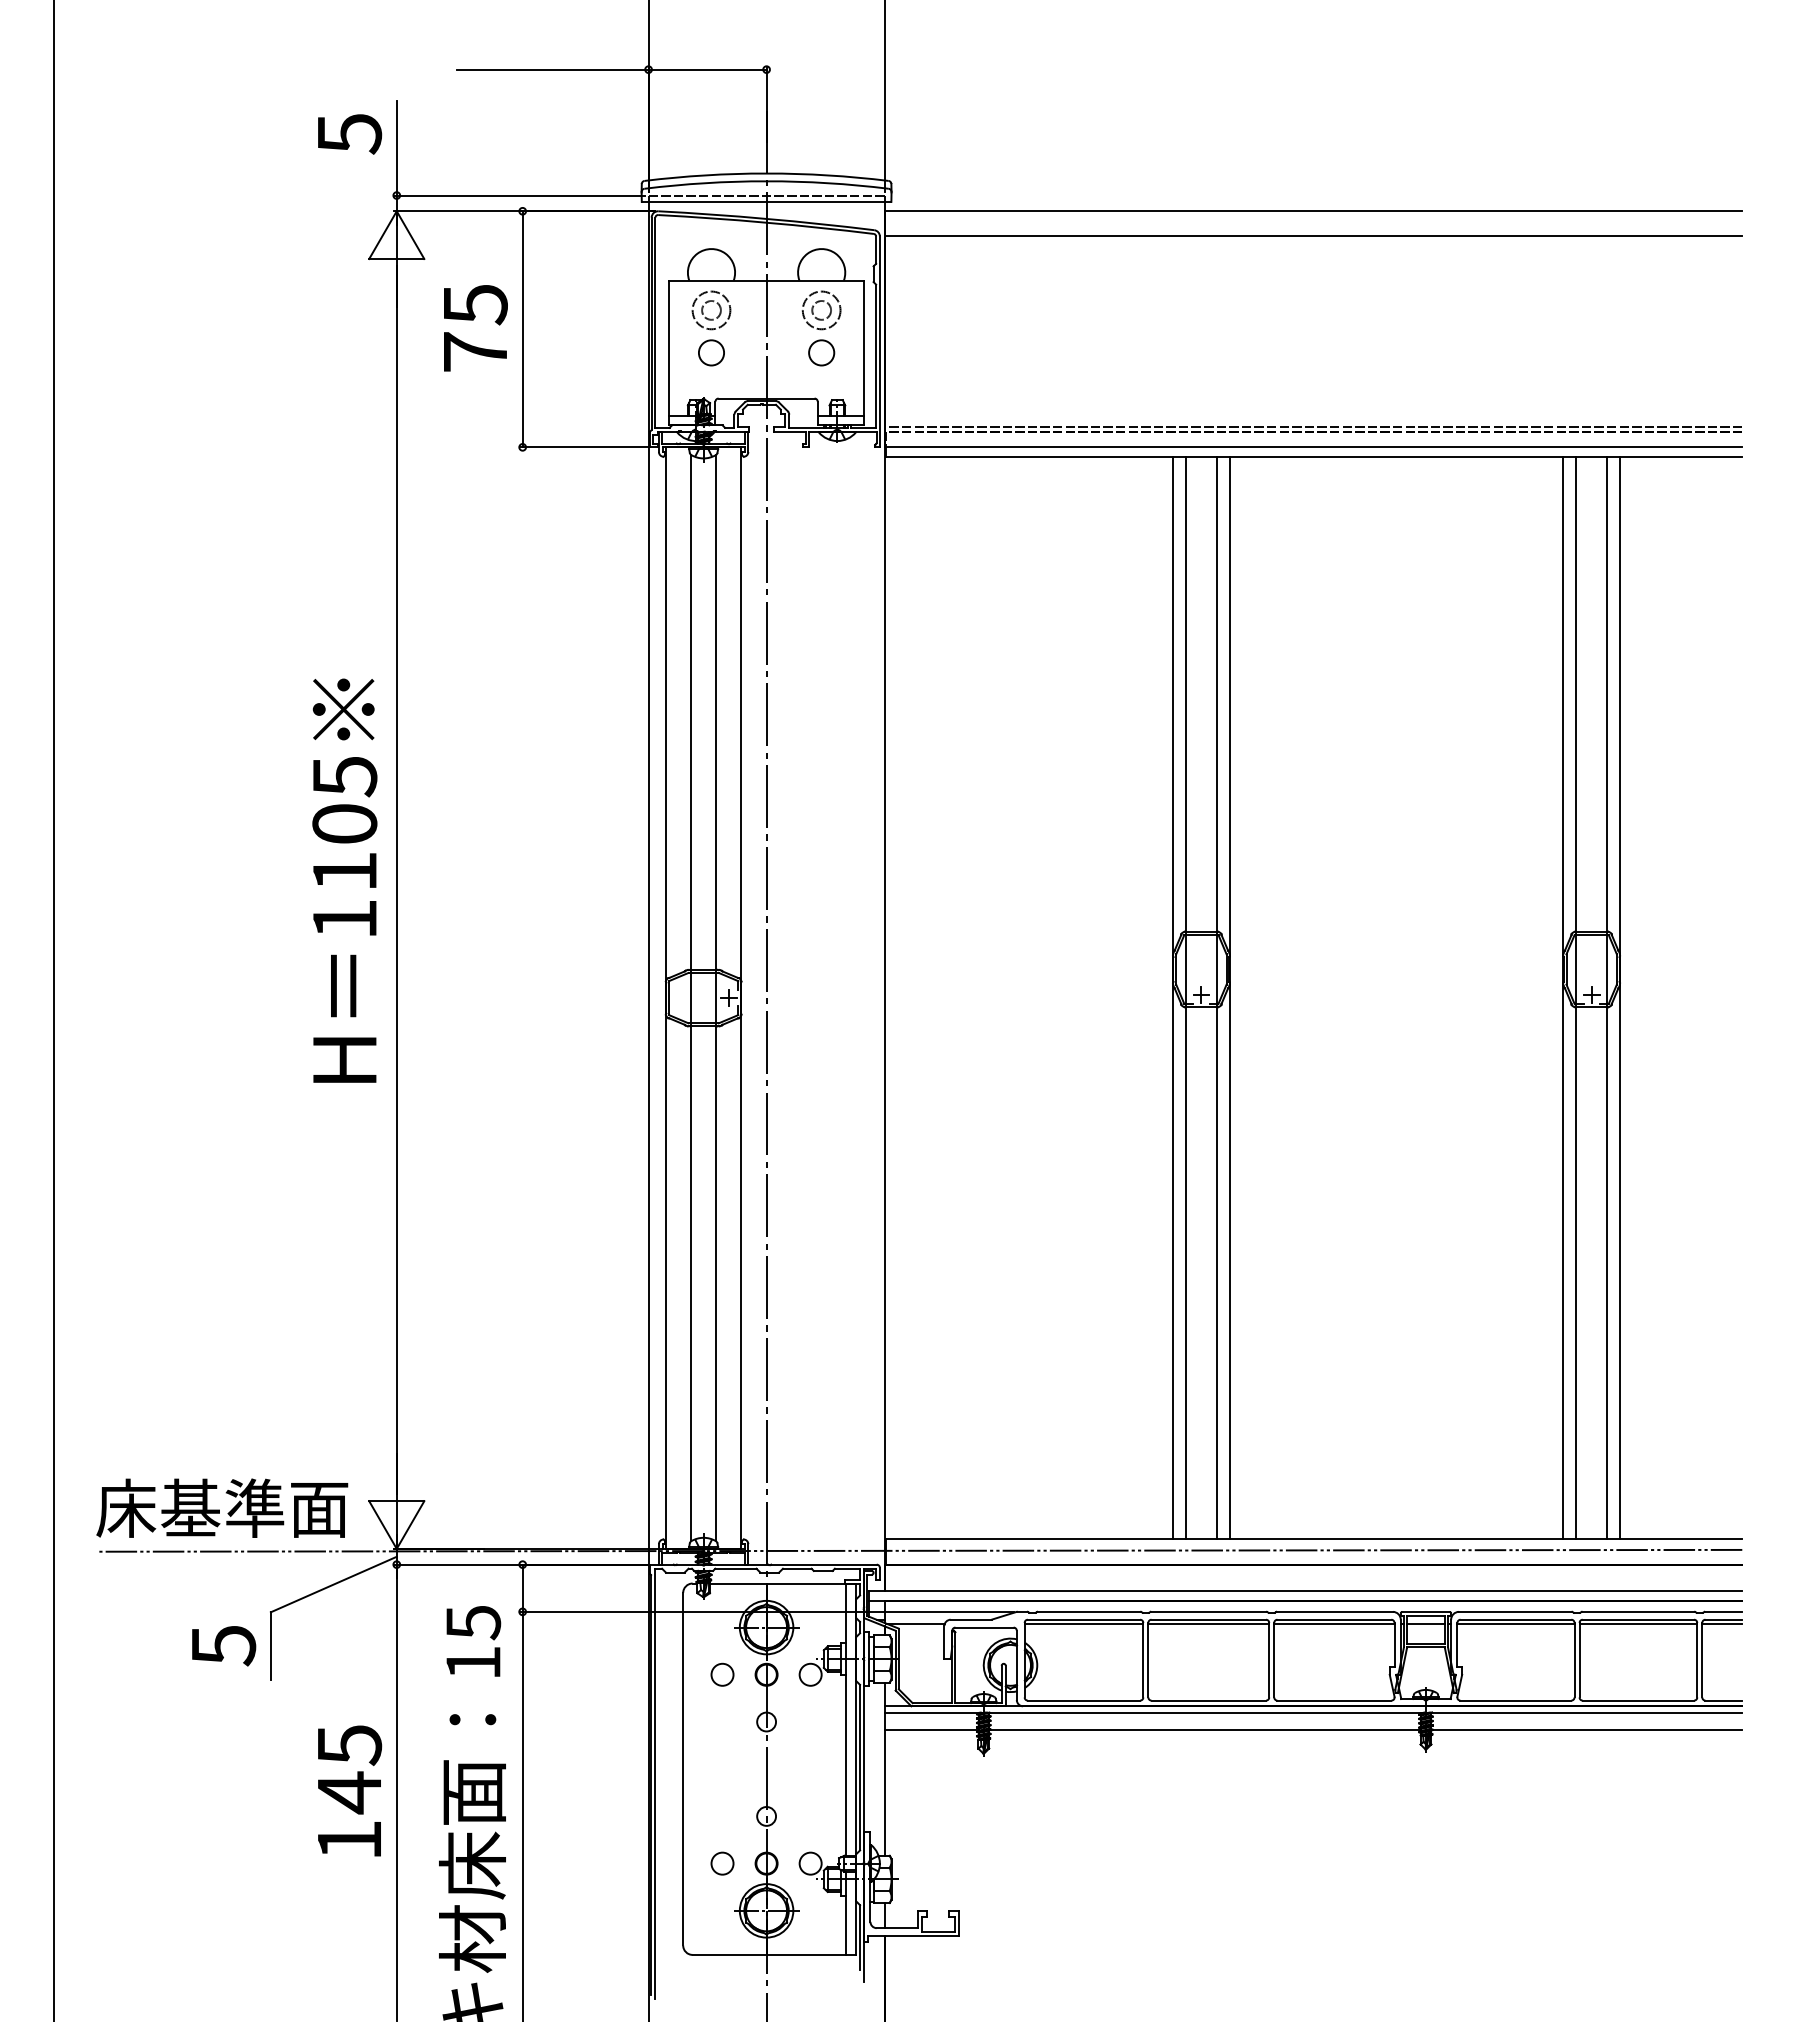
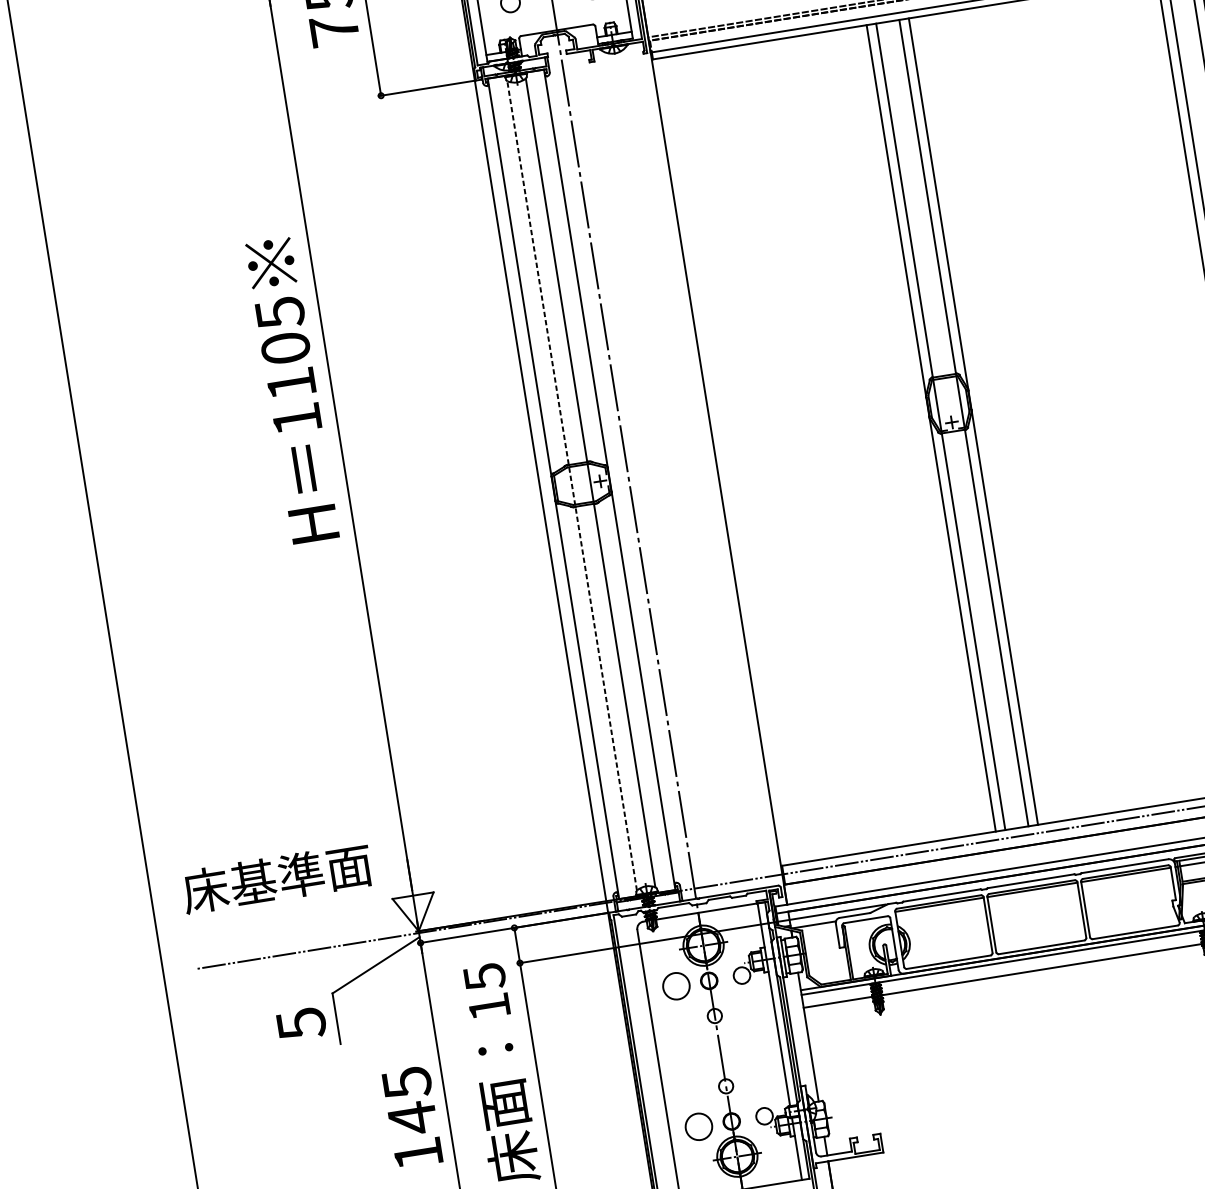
text: (344, 880) -> (292, 390), moved
line: (690, 997) -> (571, 485), solid -> dashed
text: (222, 1507) -> (277, 877), moved
circle: (722, 1674) -> (676, 985), size x1.6
circle: (722, 1863) -> (698, 1126), size x1.6

